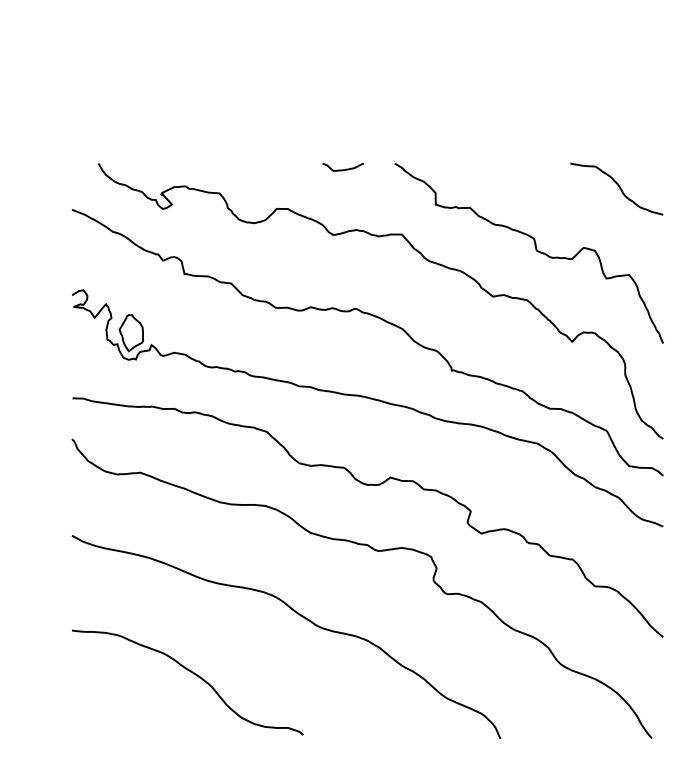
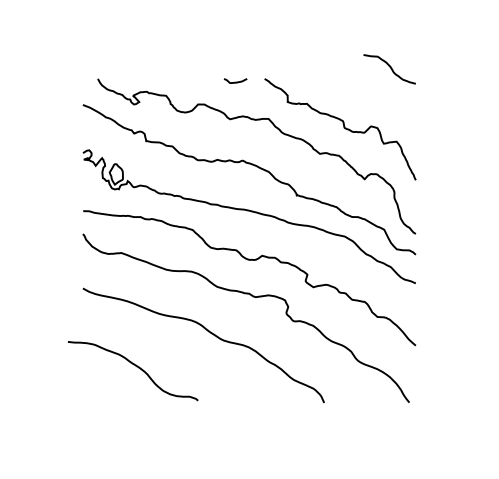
curve: (618, 187) -> (390, 68), moved
curve: (191, 674) -> (135, 366), moved

